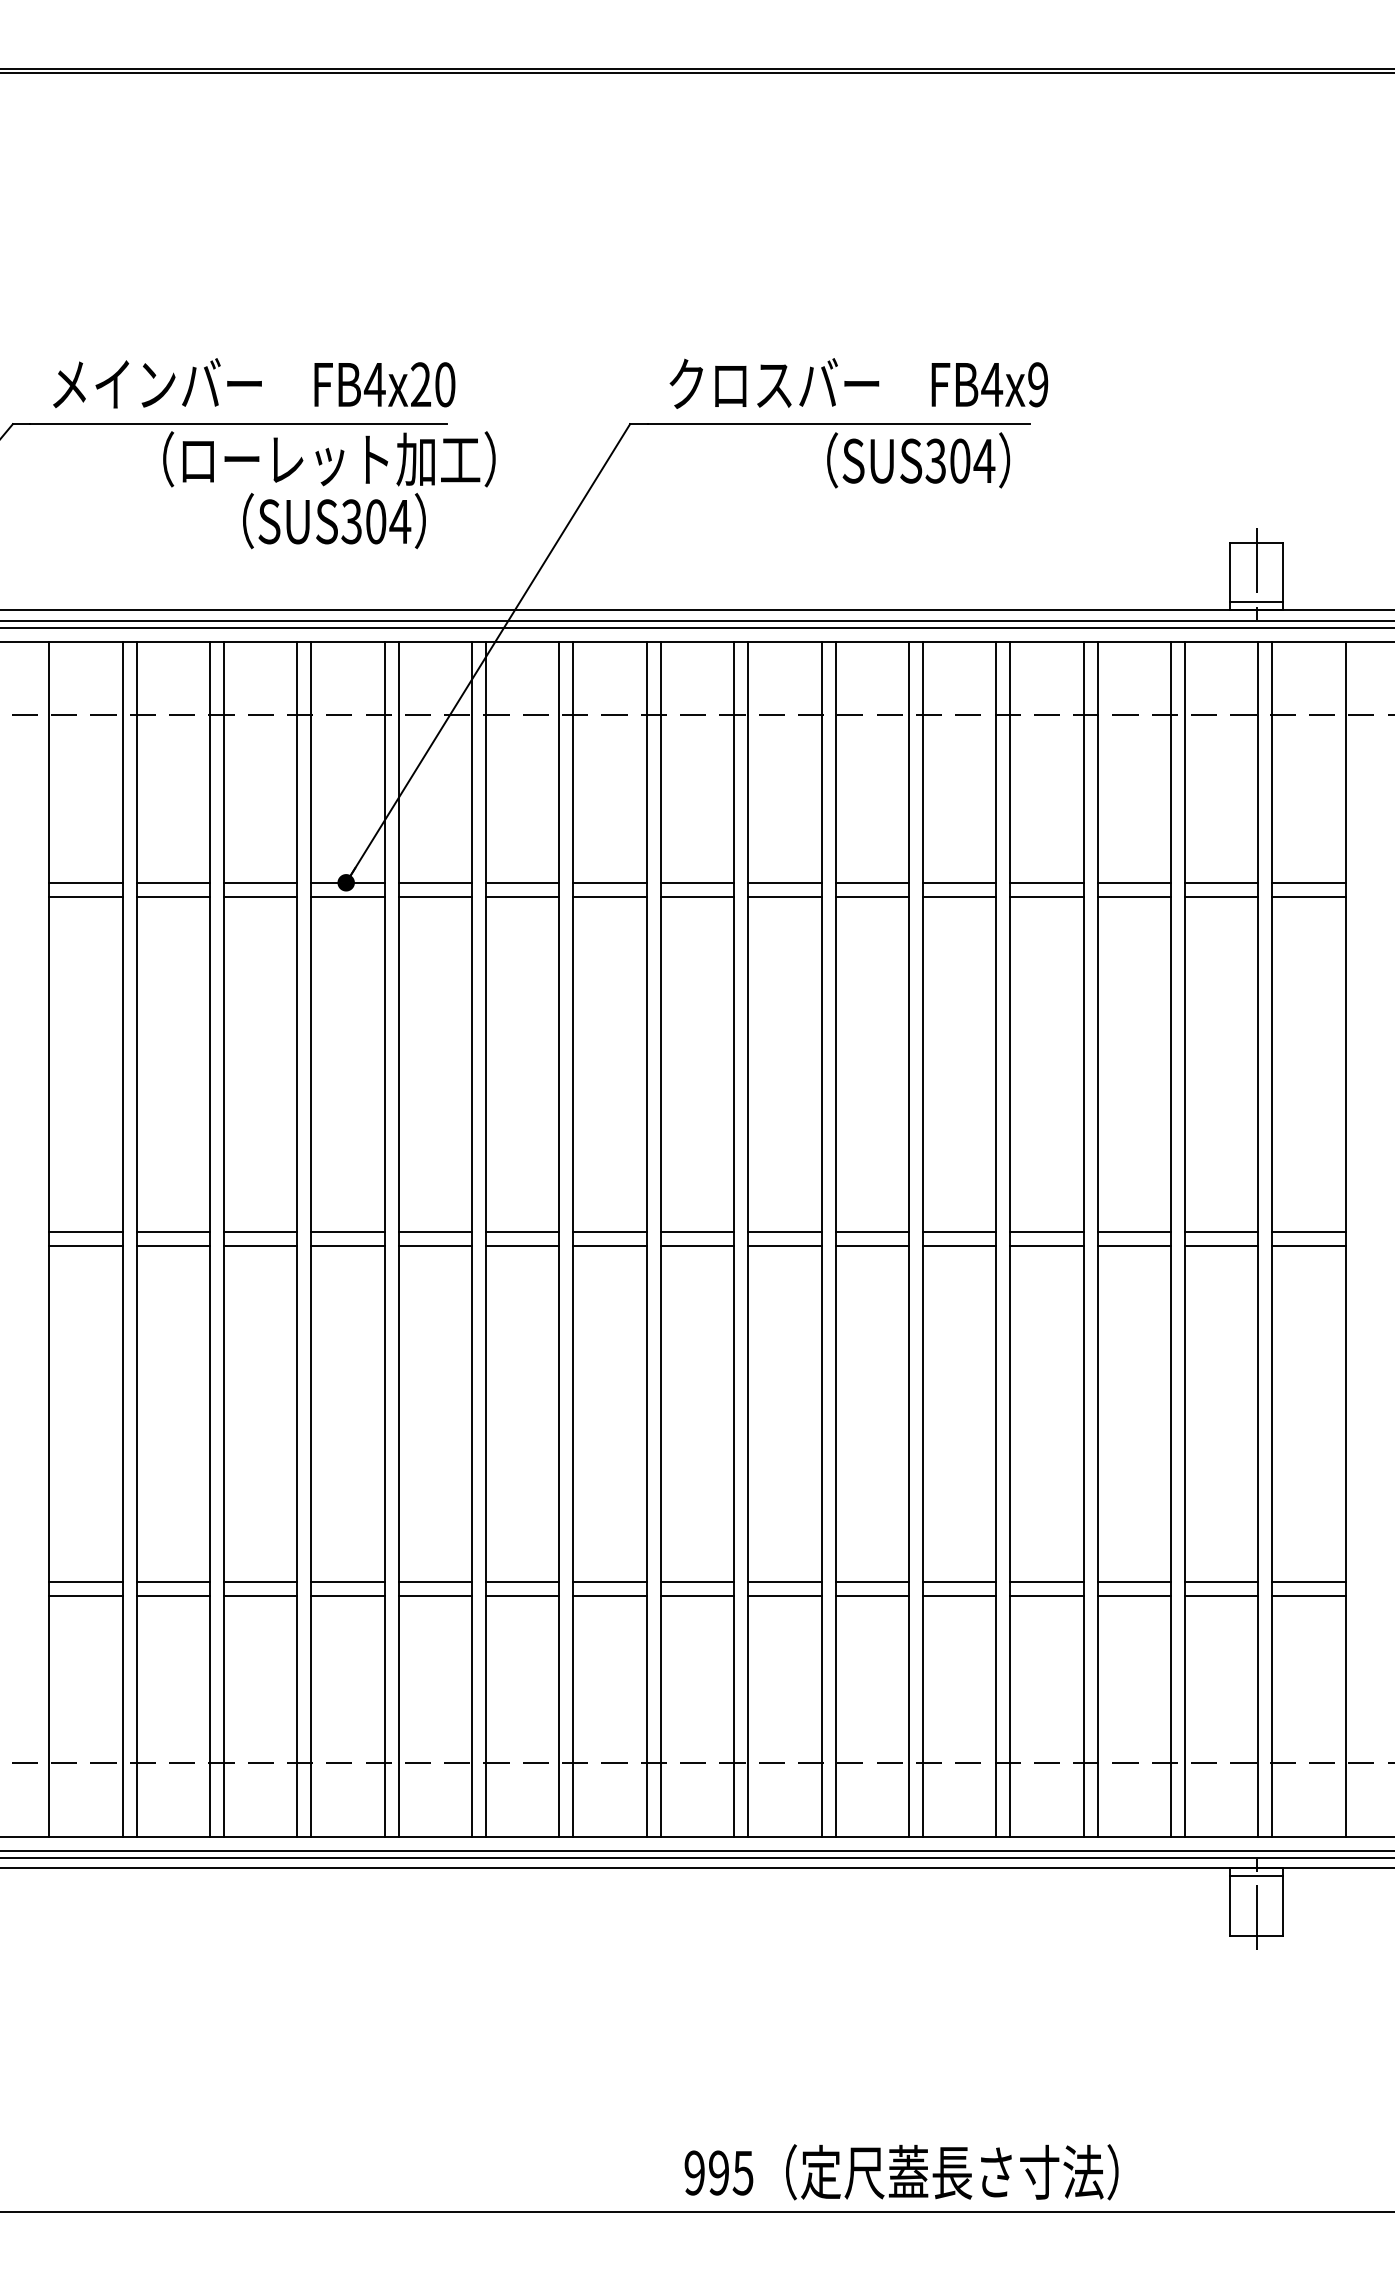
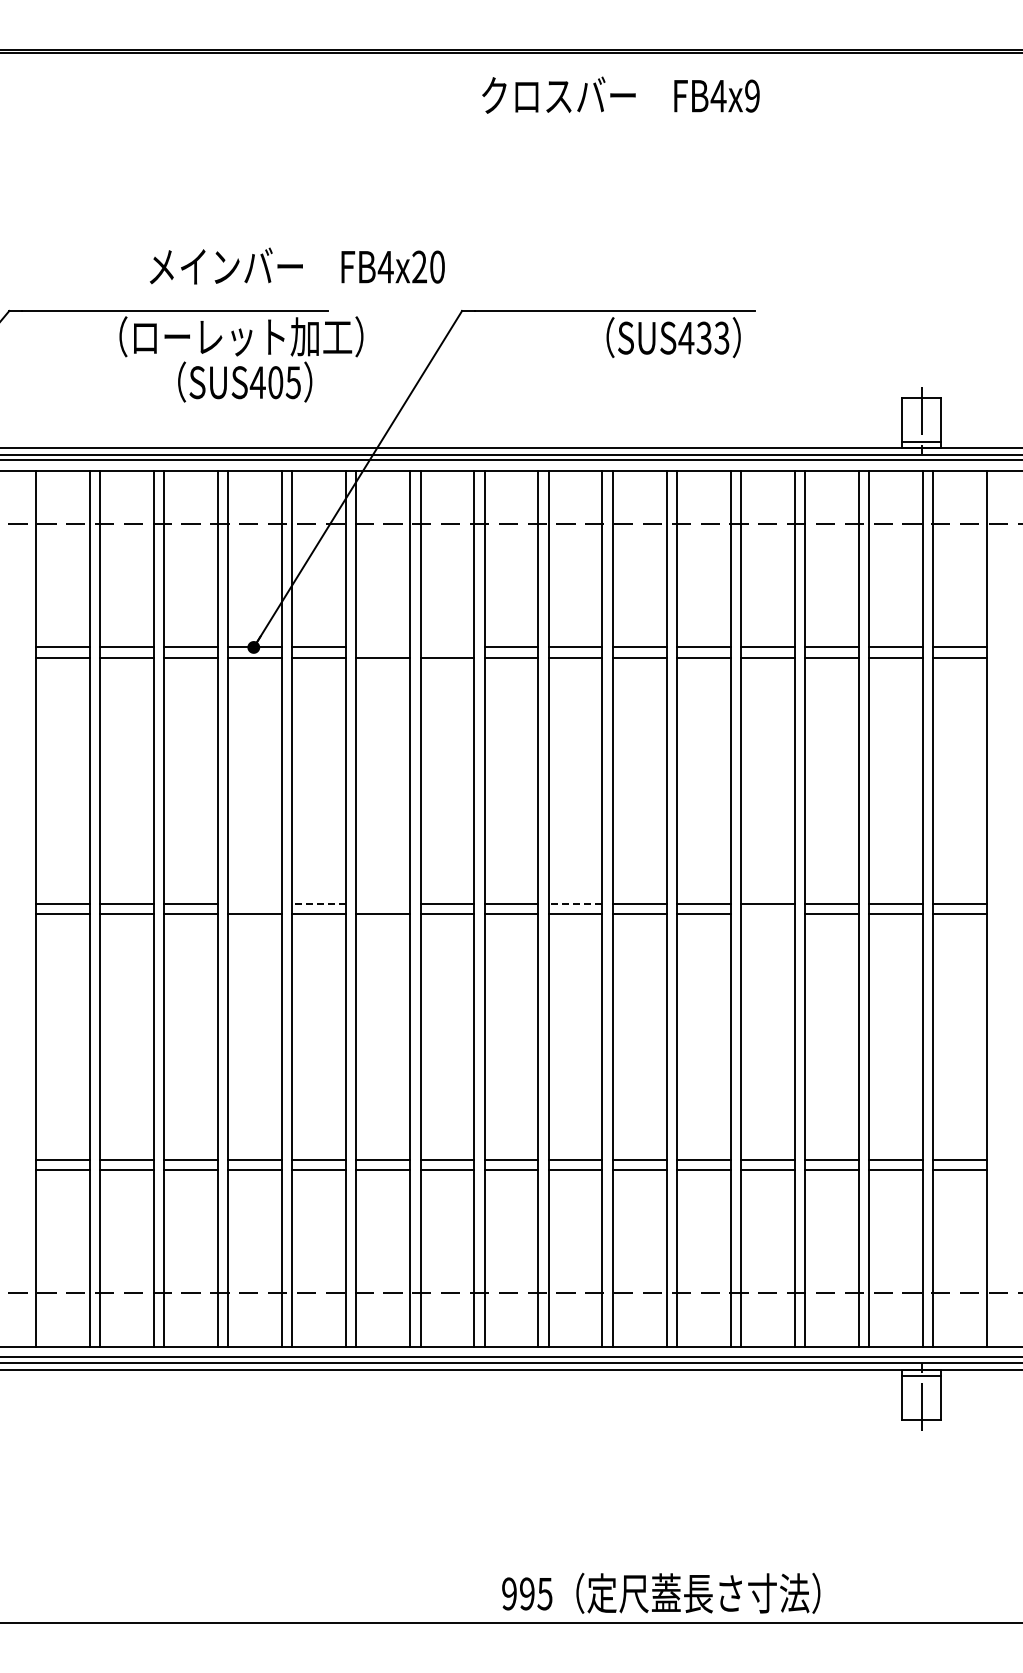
text: (254, 382) -> (297, 265), moved
text: (858, 382) -> (620, 94), moved
text: (959, 460) -> (703, 337), SUS304 -> SUS433
text: (375, 521) -> (275, 382), SUS304 -> SUS405
line: (523, 882) -> (383, 647), removed
line: (610, 882) -> (447, 647), removed
line: (348, 1231) -> (255, 903), removed
line: (435, 1231) -> (319, 903), solid -> dashed
line: (523, 1231) -> (383, 903), removed
line: (784, 1231) -> (575, 903), solid -> dashed
line: (1046, 1246) -> (767, 914), removed

